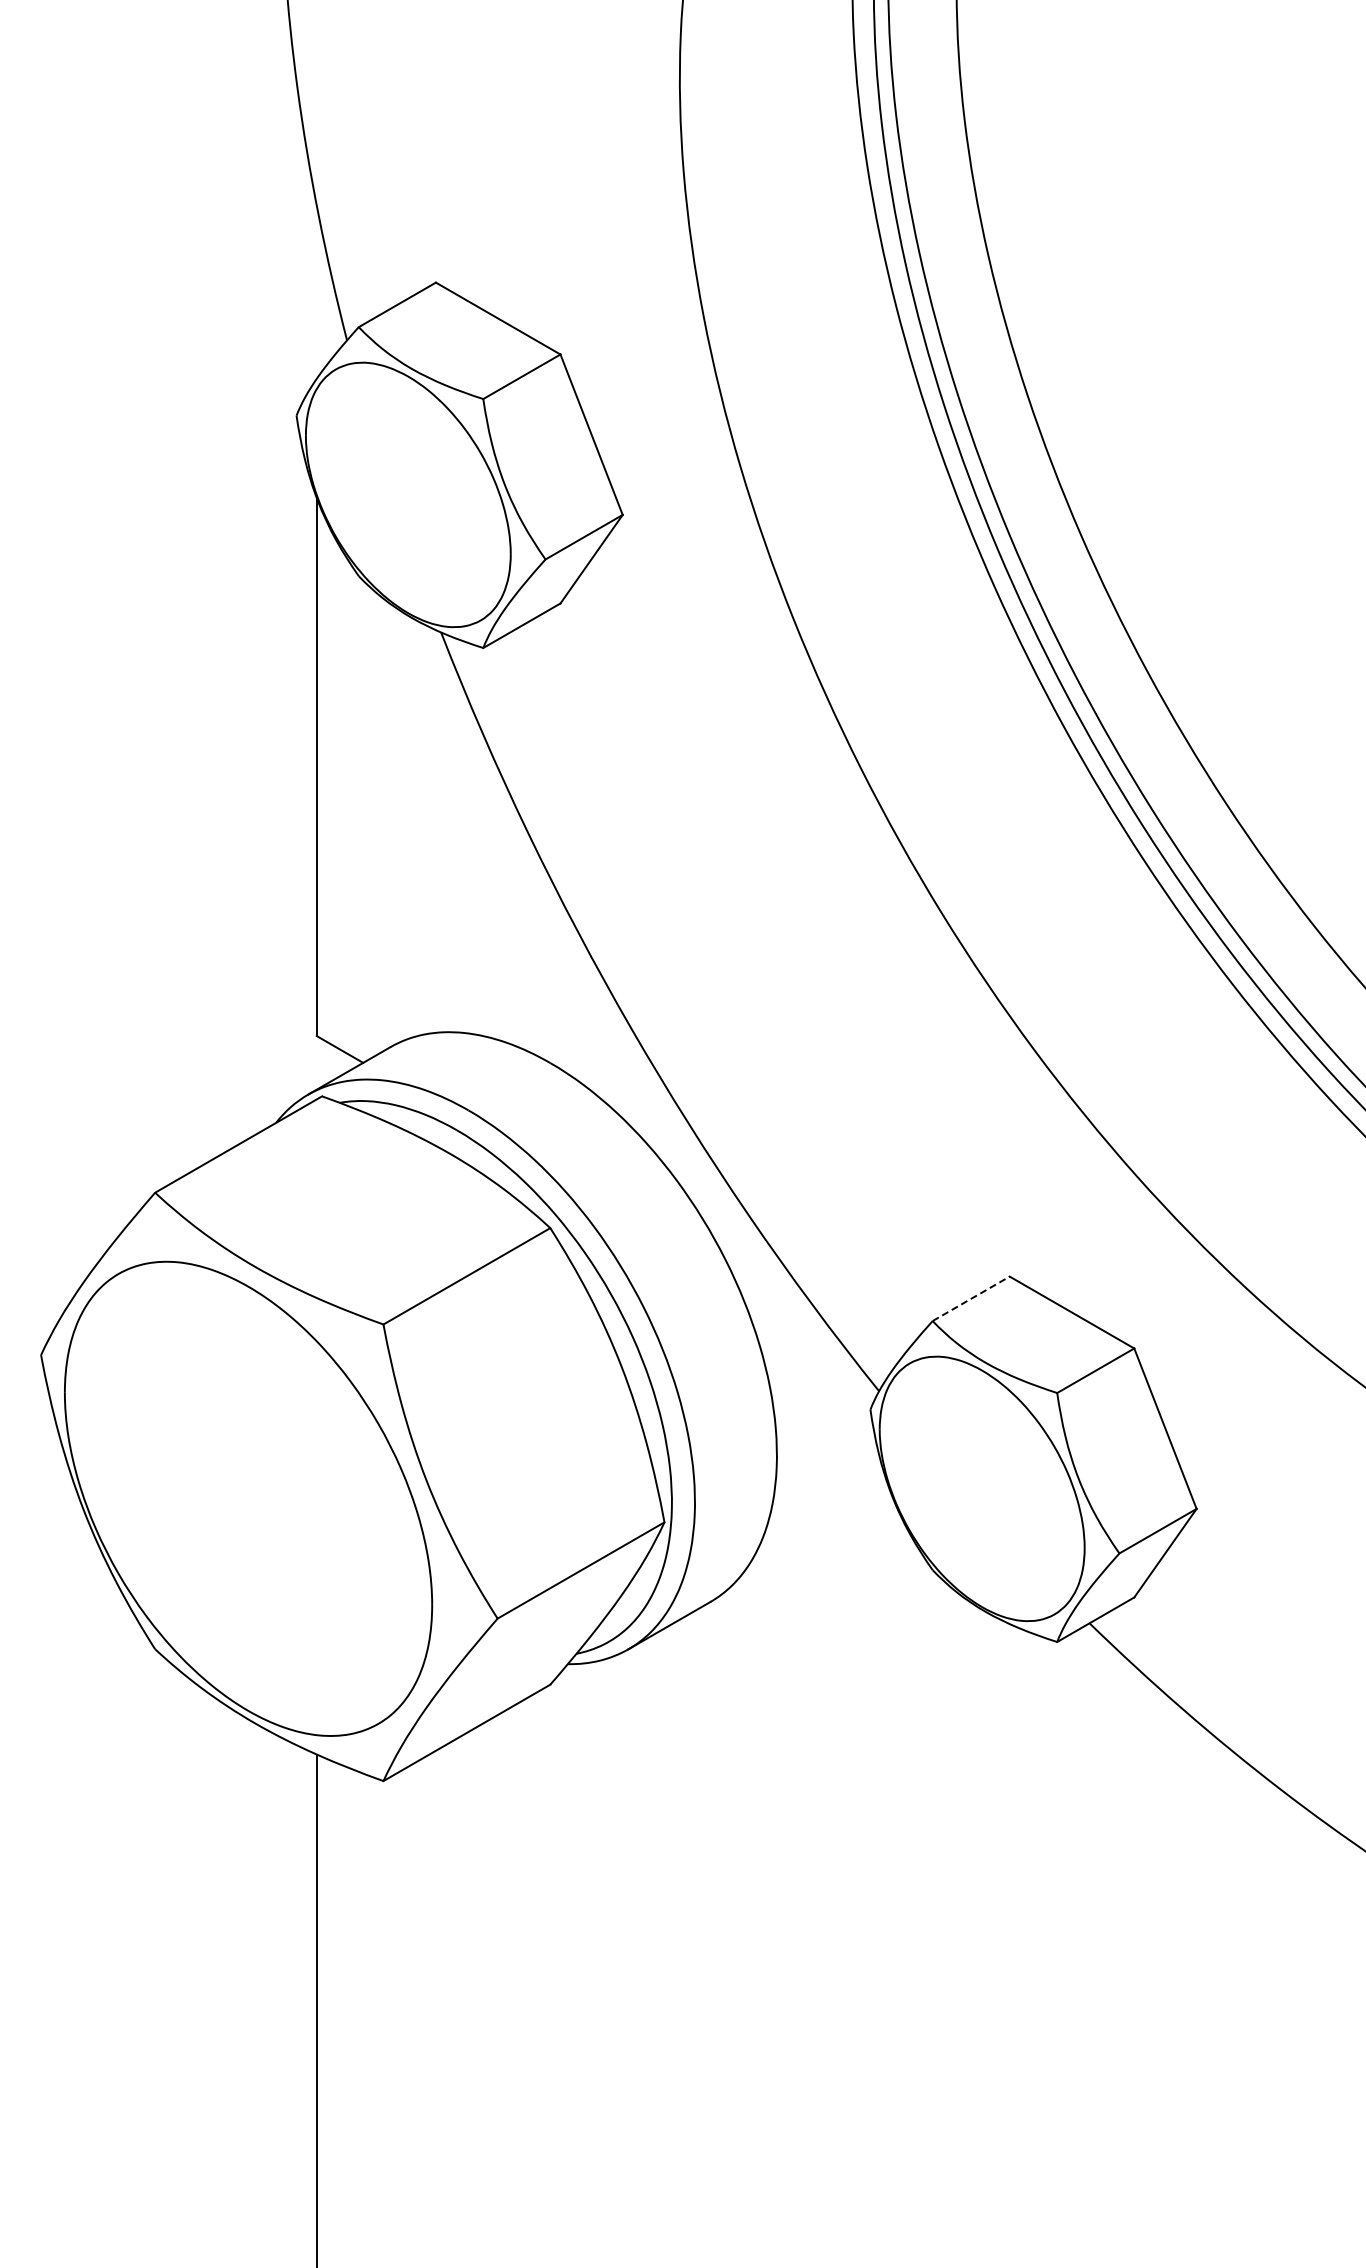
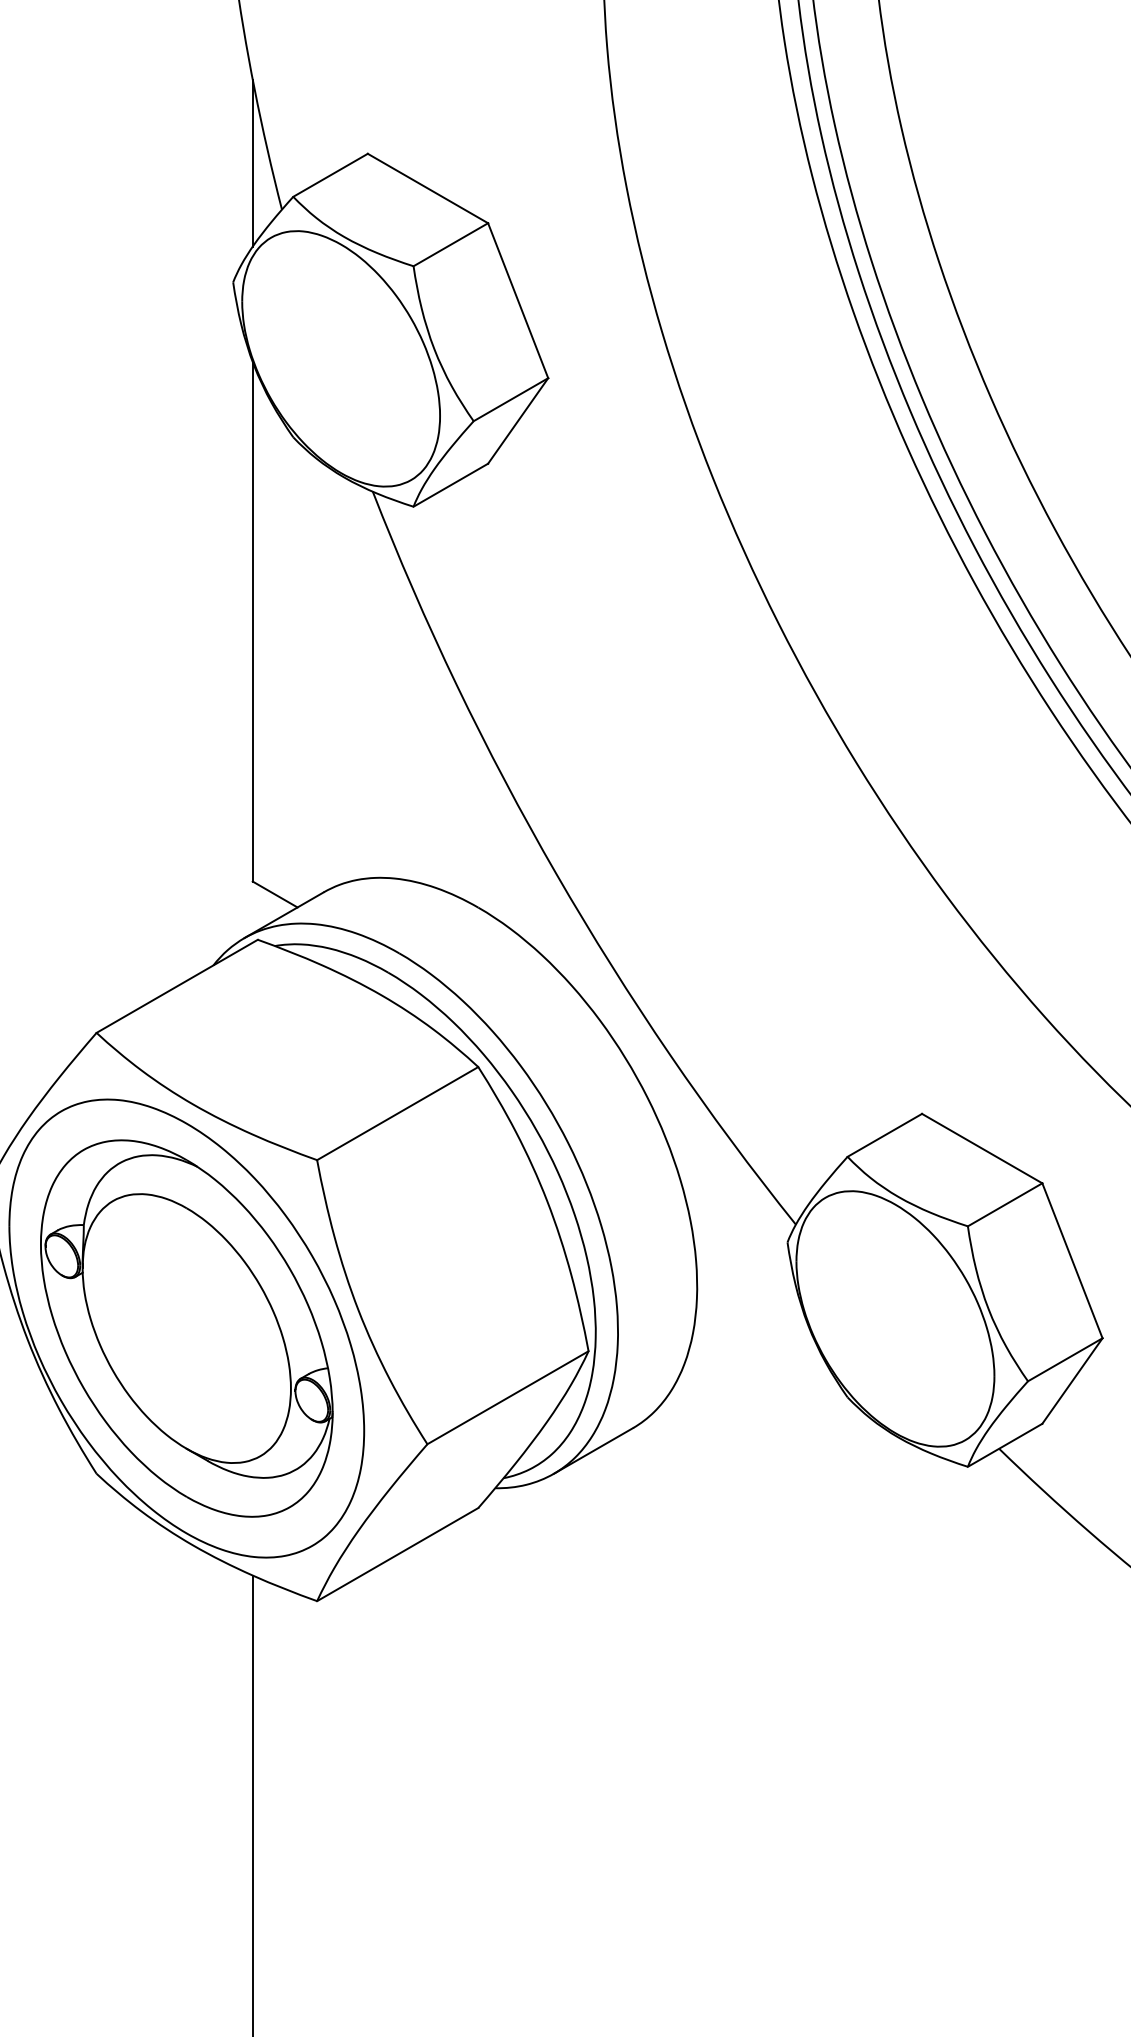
line: (316, 291) -> (252, 162), added
line: (971, 1298) -> (885, 1135), dashed -> solid
part: (248, 1498) -> (186, 1328), added

